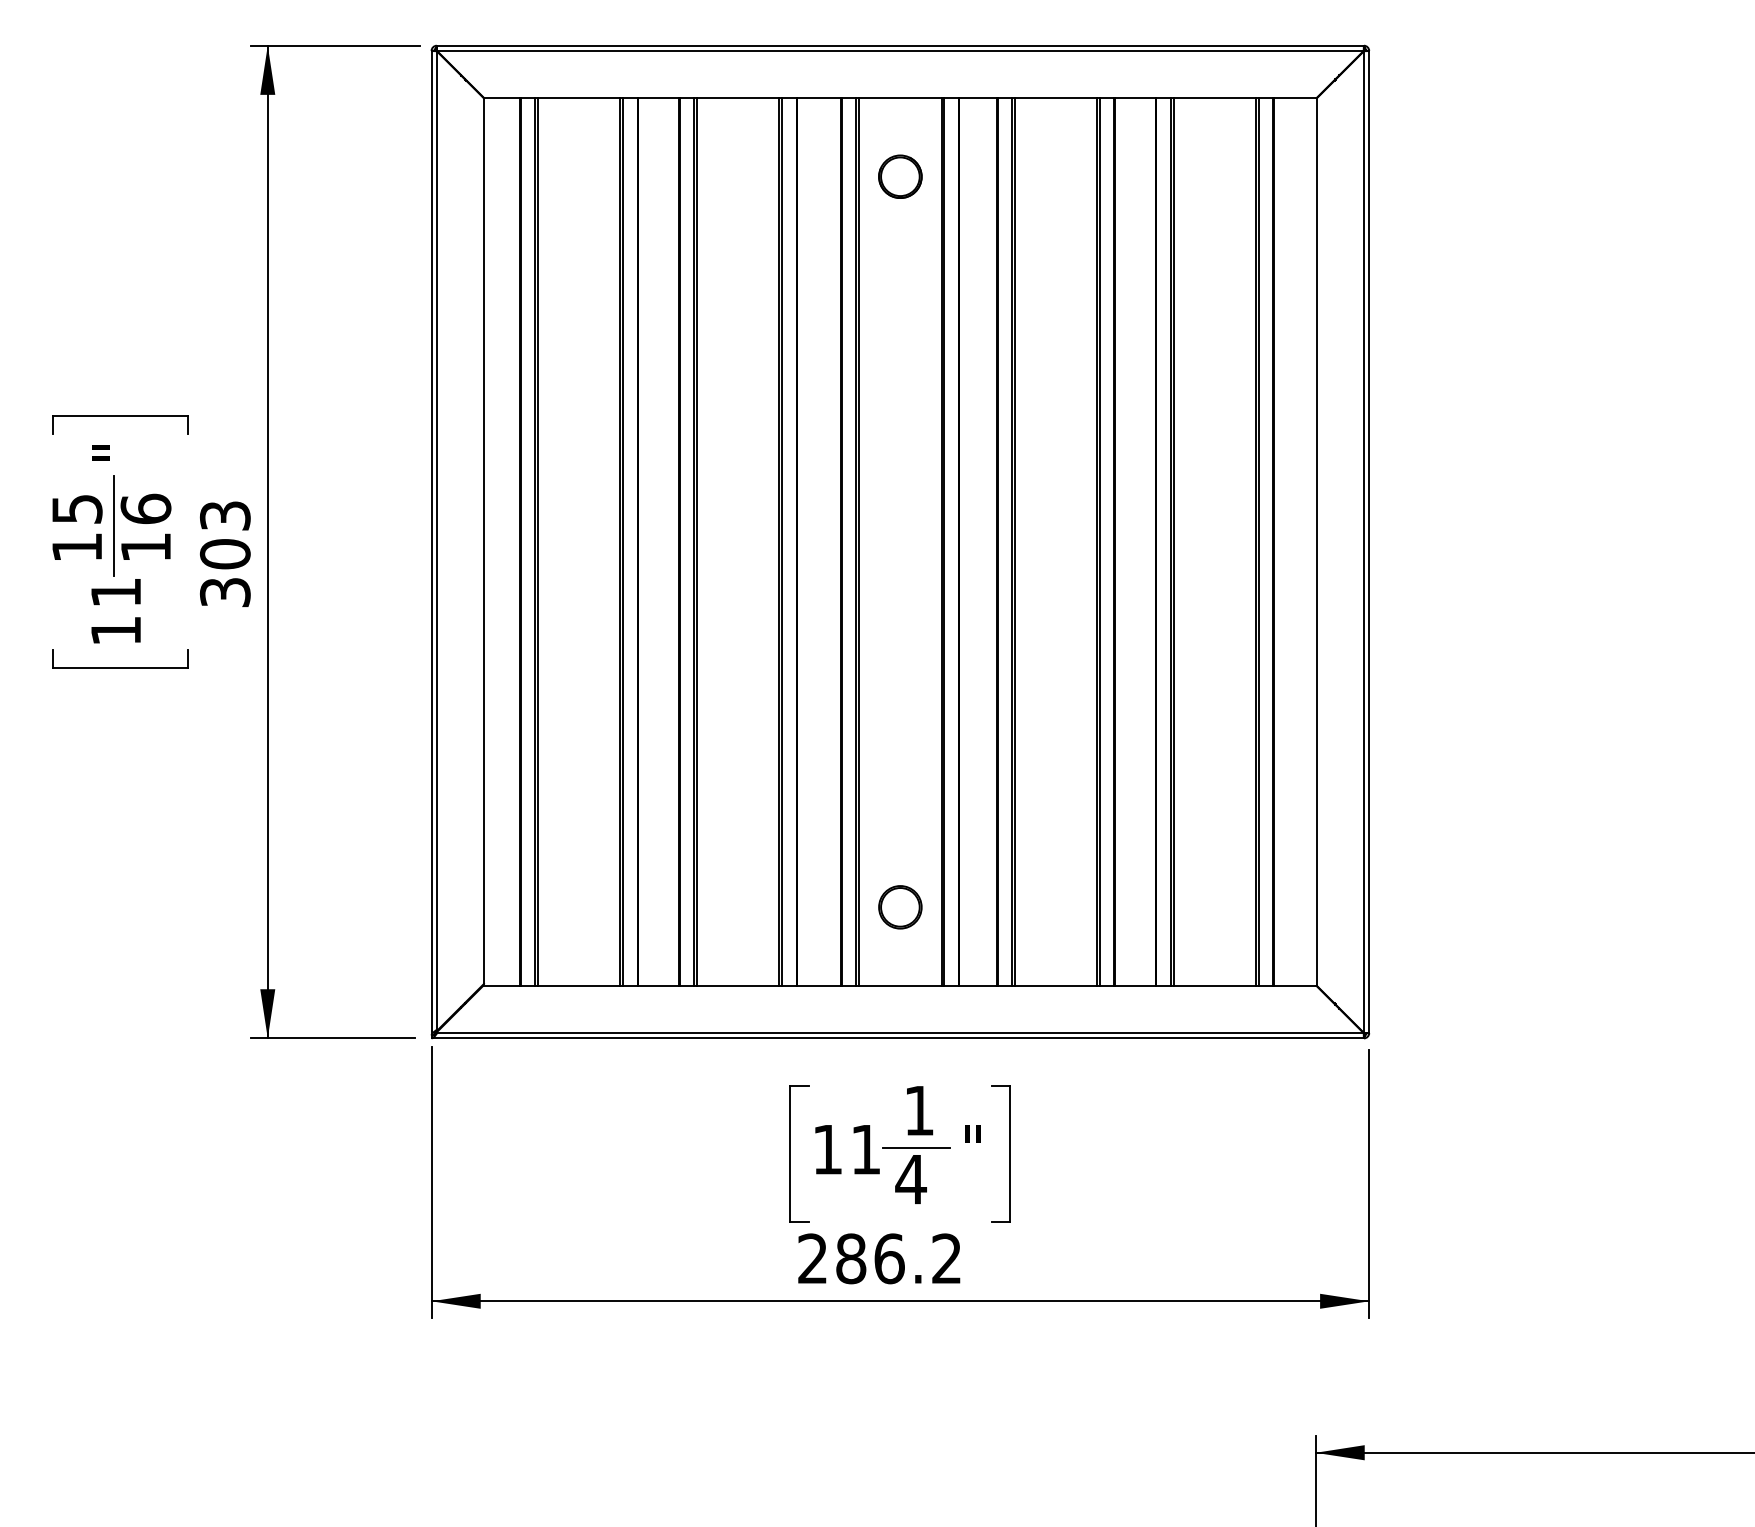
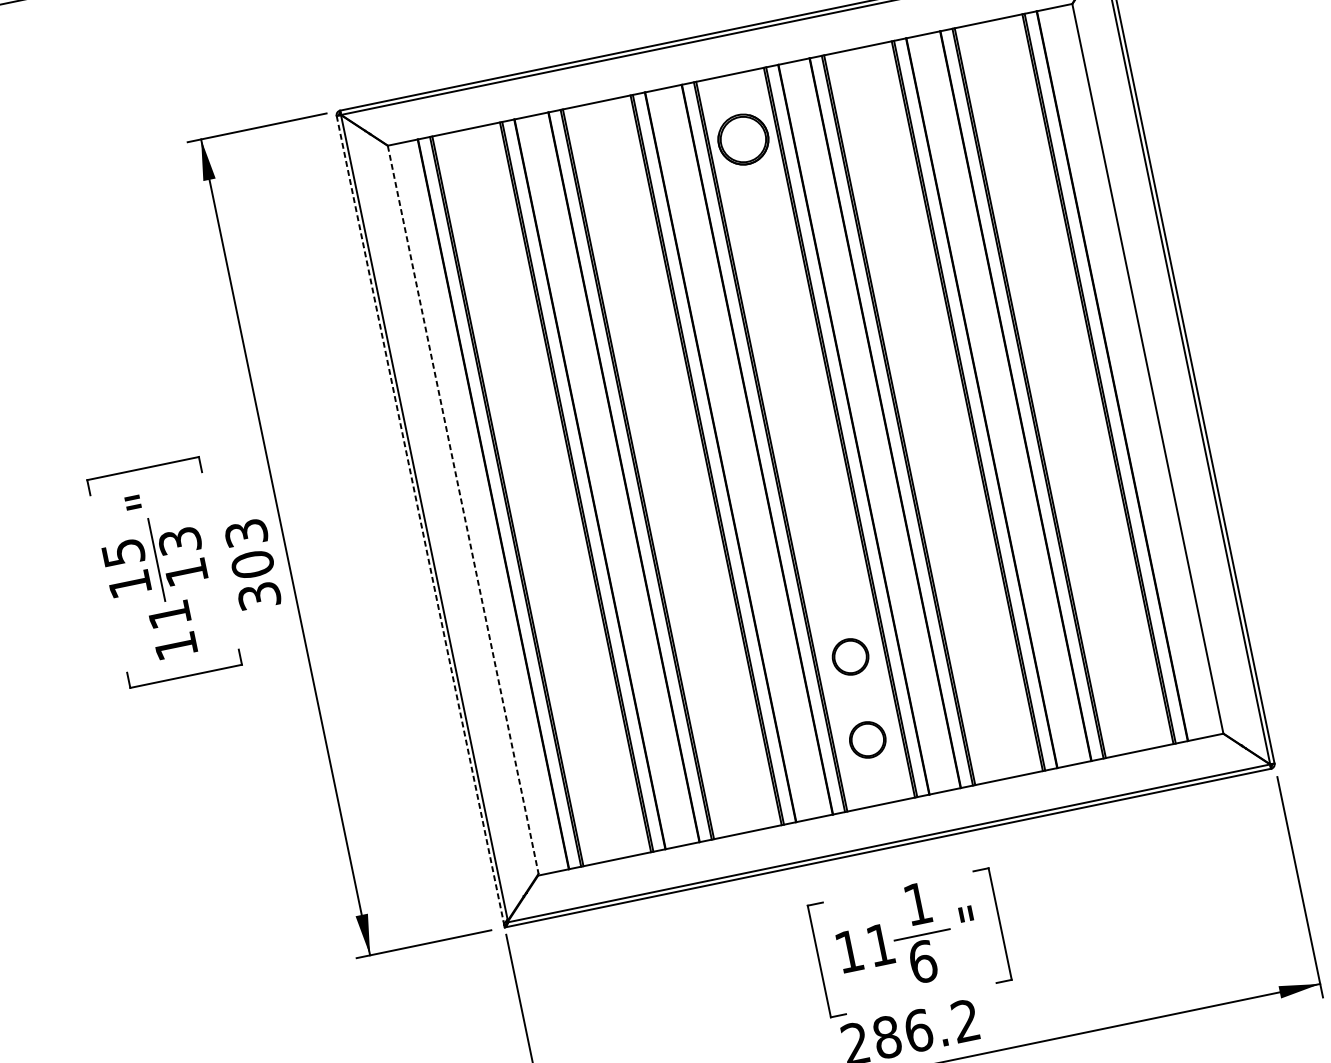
part: (900, 176) -> (743, 139), size x1.4
text: (145, 508) -> (179, 540), 16 -> 13
line: (431, 540) -> (419, 518), solid -> dashed
line: (484, 541) -> (463, 510), solid -> dashed
part: (900, 806) -> (850, 657), added
text: (910, 1179) -> (922, 961), 4 -> 6

